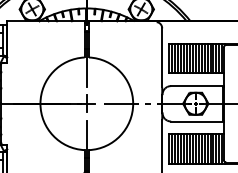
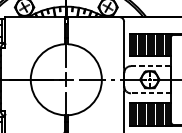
line: (197, 86) -> (151, 66), solid -> dashed
line: (196, 121) -> (150, 93), solid -> dashed

